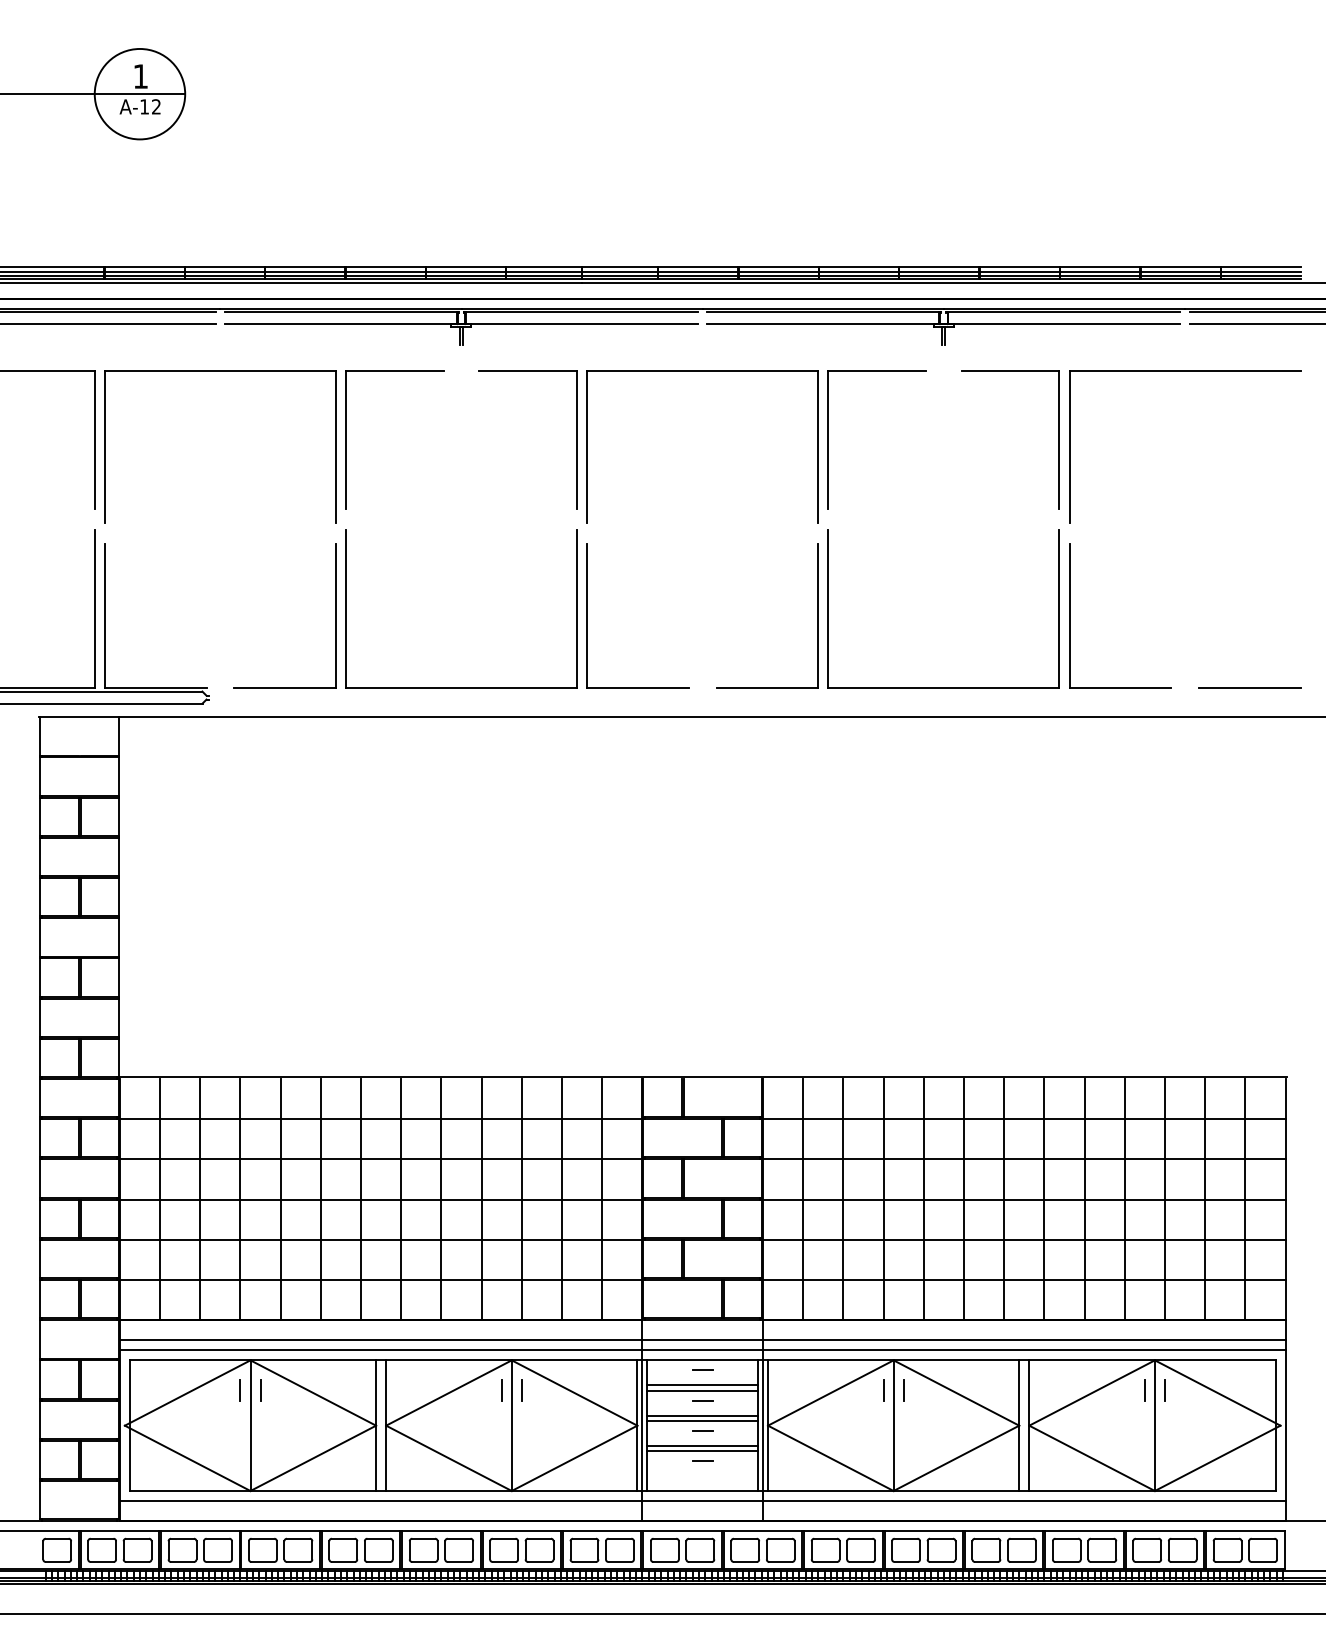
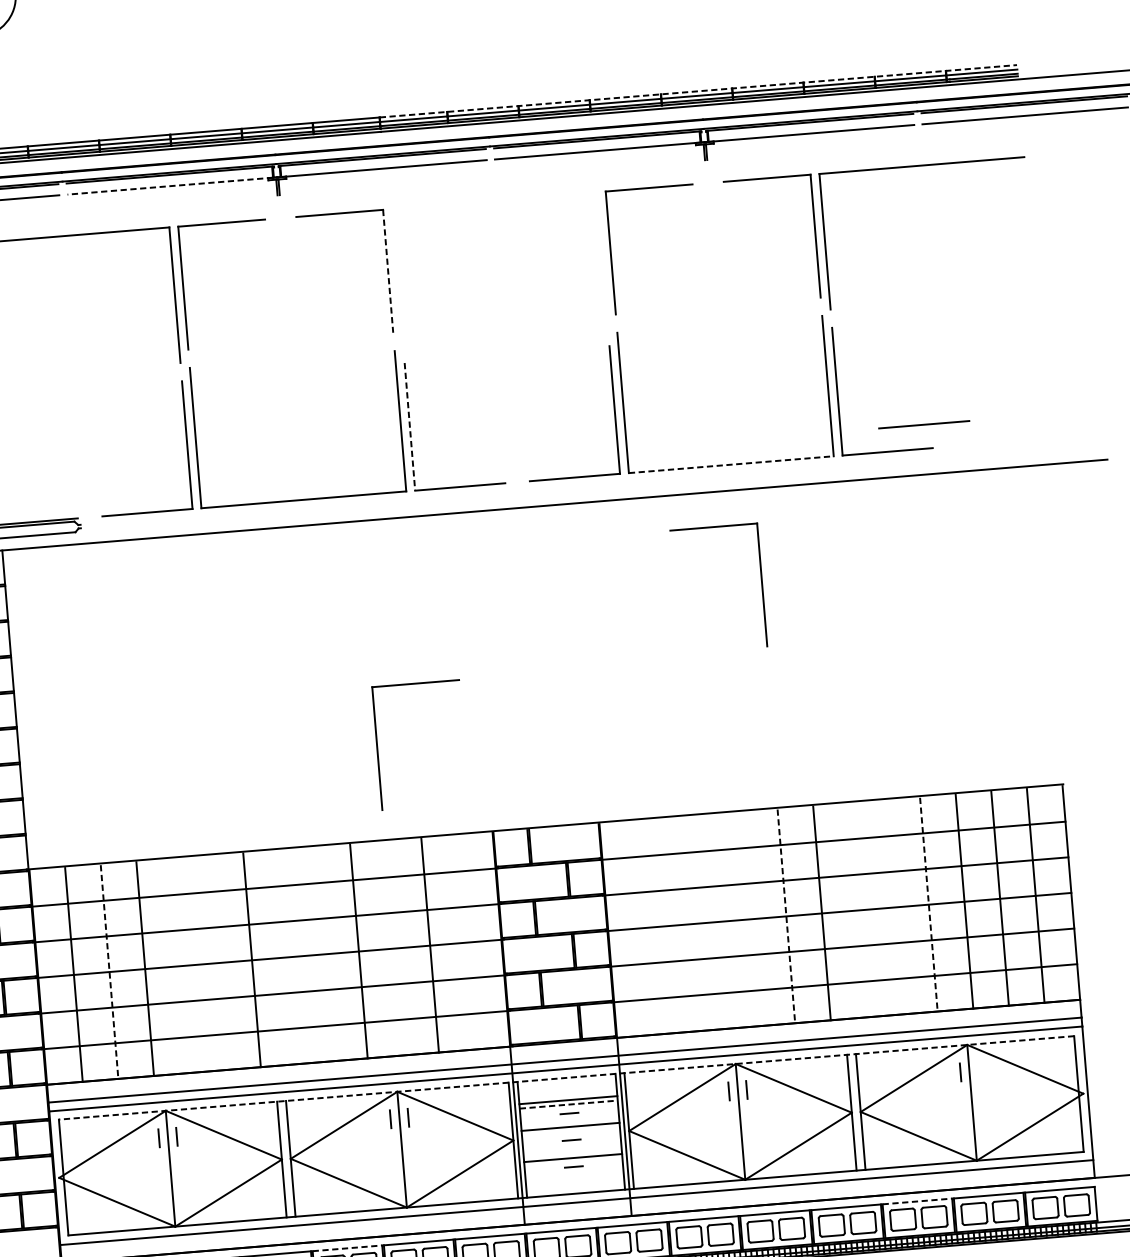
line: (941, 266) -> (698, 91), solid -> dashed
line: (340, 324) -> (170, 186), solid -> dashed
part: (702, 371) -> (494, 201), removed
line: (577, 440) -> (388, 271), solid -> dashed
line: (587, 616) -> (410, 427), solid -> dashed
line: (1249, 687) -> (923, 424), moved
line: (943, 688) -> (730, 464), solid -> dashed
part: (966, 825) -> (761, 584), added
part: (521, 973) -> (377, 748), added
line: (200, 1199) -> (109, 971), solid -> dashed
line: (280, 1199) -> (180, 966), removed
line: (320, 1199) -> (216, 963), removed
line: (401, 1199) -> (287, 957), removed
line: (441, 1199) -> (323, 954), removed
line: (521, 1199) -> (394, 948), removed
line: (602, 1199) -> (466, 942), removed
line: (803, 1199) -> (644, 927), removed
line: (843, 1199) -> (679, 925), removed
line: (883, 1199) -> (715, 922), removed
line: (923, 1199) -> (750, 919), removed
line: (963, 1199) -> (785, 916), solid -> dashed
line: (1044, 1199) -> (857, 910), removed
line: (1084, 1199) -> (893, 907), removed
line: (1124, 1199) -> (928, 904), solid -> dashed
line: (702, 1360) -> (566, 1078), solid -> dashed
line: (702, 1369) -> (567, 1086), removed
line: (703, 1390) -> (569, 1104), solid -> dashed
line: (1164, 1390) -> (977, 1070), removed
line: (702, 1420) -> (570, 1131), removed
line: (702, 1445) -> (572, 1153), removed
line: (441, 1531) -> (347, 1248), solid -> dashed
line: (1085, 1531) -> (918, 1201), solid -> dashed

